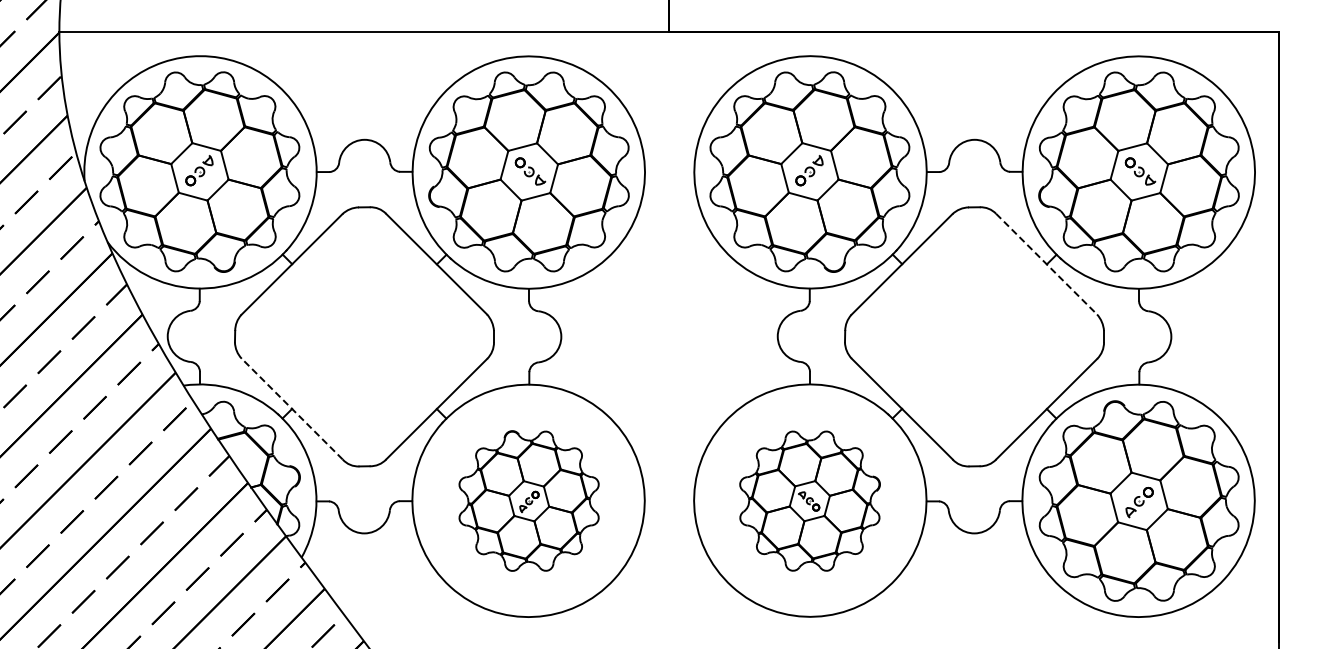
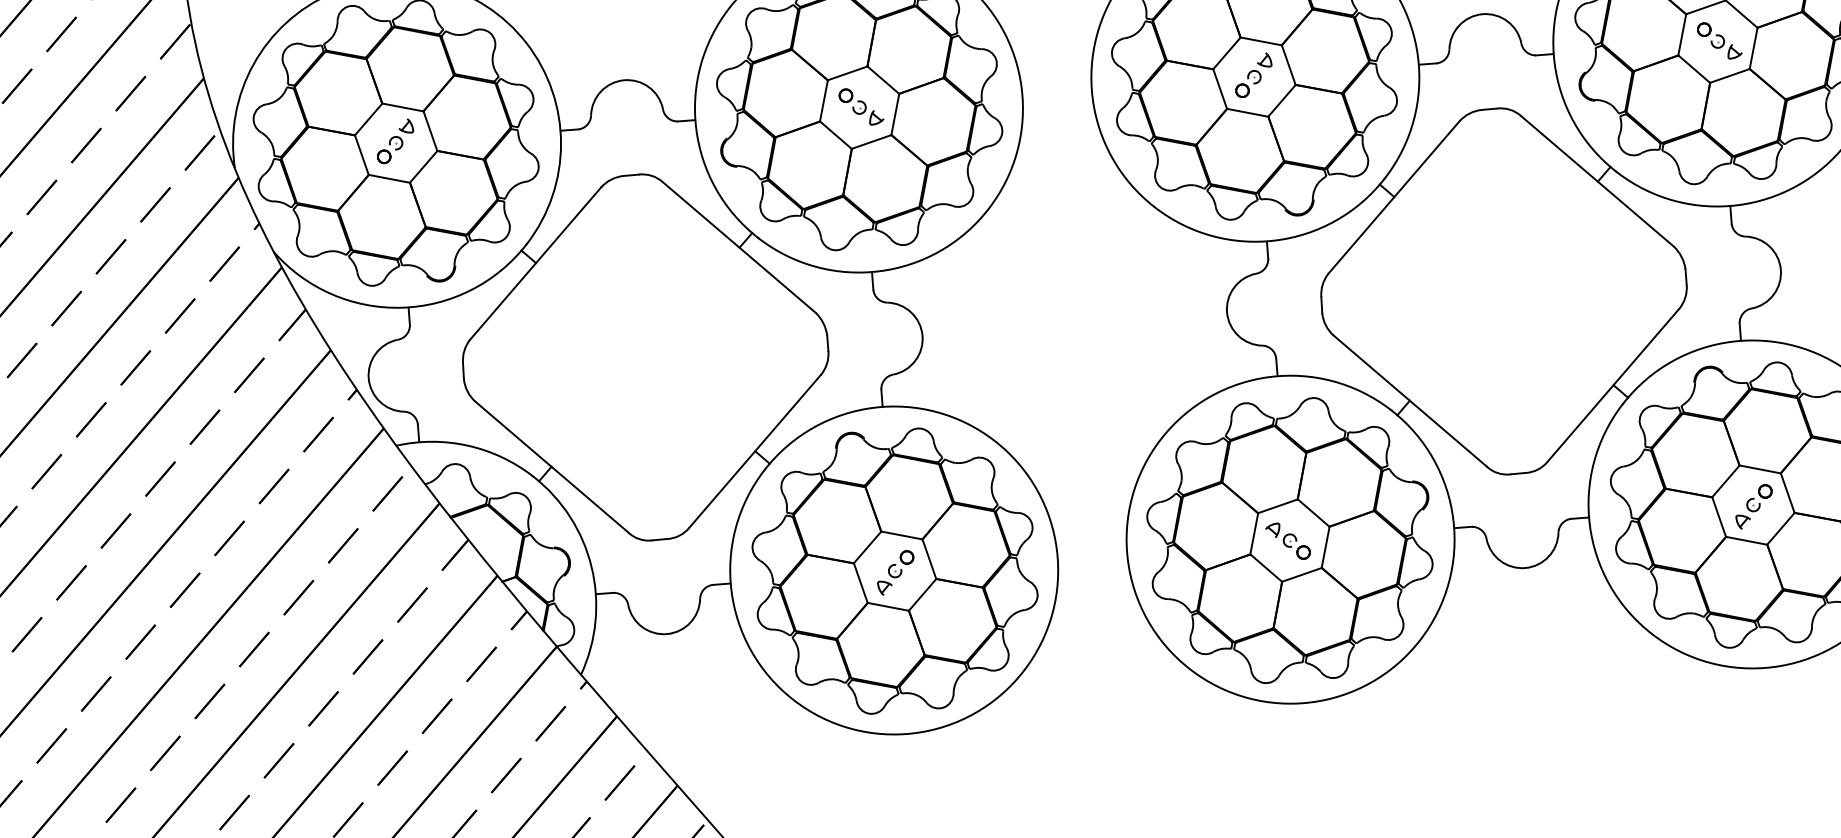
line: (1046, 264) -> (1597, 181), dashed -> solid
line: (291, 408) -> (550, 466), dashed -> solid
part: (528, 500) -> (894, 570), size x1.43
part: (809, 500) -> (1289, 539), size x1.43

